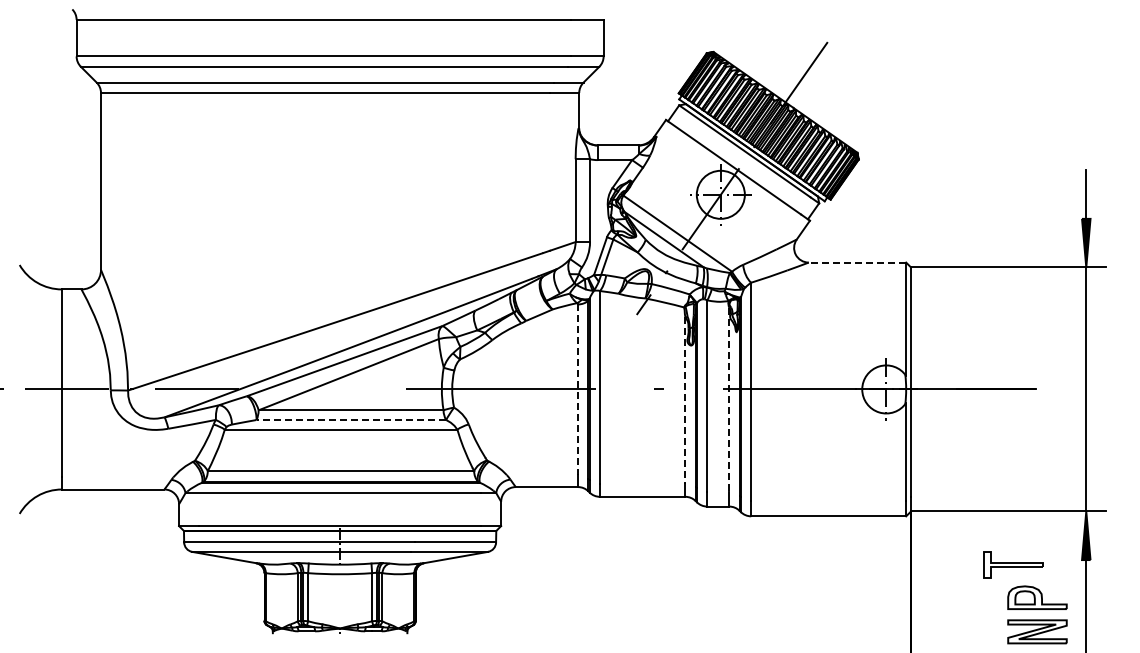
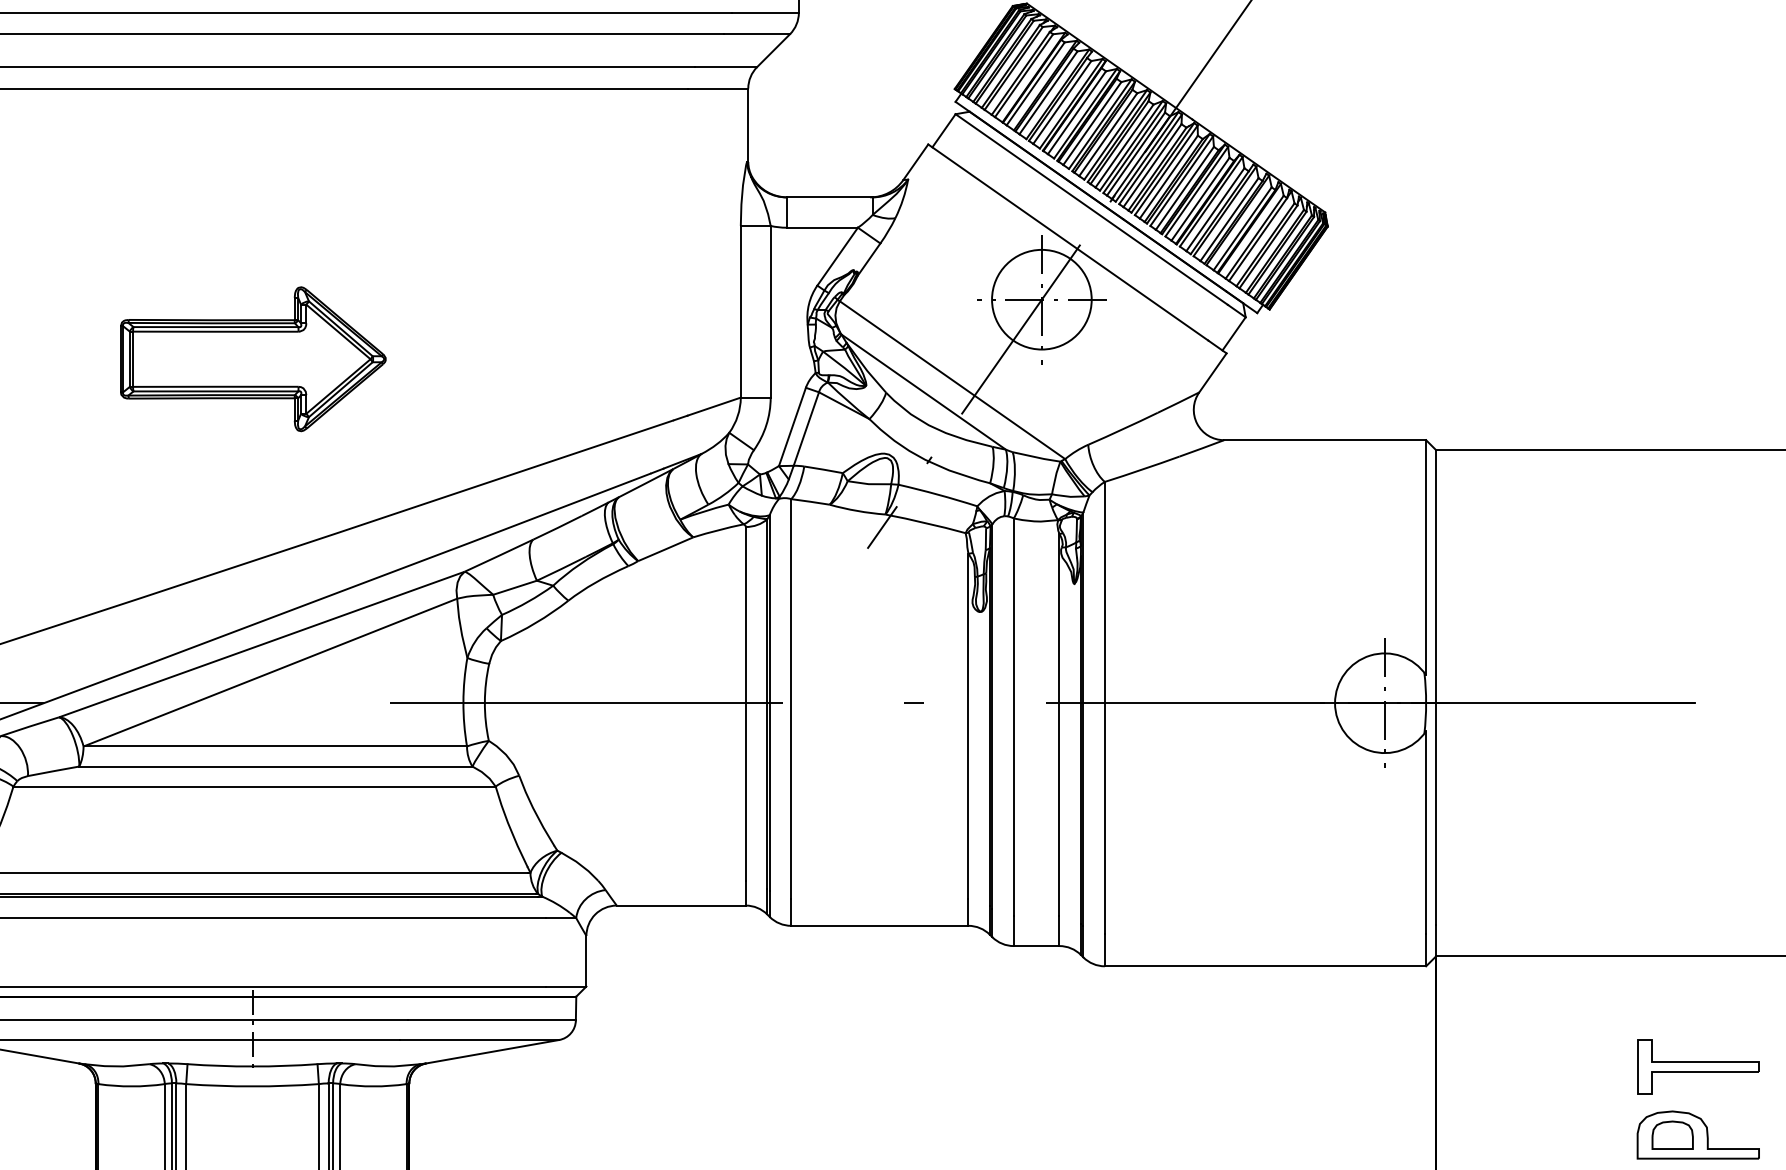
part: (340, 223) -> (253, 359), added
line: (857, 262) -> (1325, 439), dashed -> solid
line: (578, 390) -> (746, 705), dashed -> solid
line: (729, 400) -> (1059, 726), dashed -> solid
line: (685, 401) -> (968, 728), dashed -> solid
line: (351, 420) -> (276, 767), dashed -> solid
part: (1013, 564) -> (1698, 1066), moved

